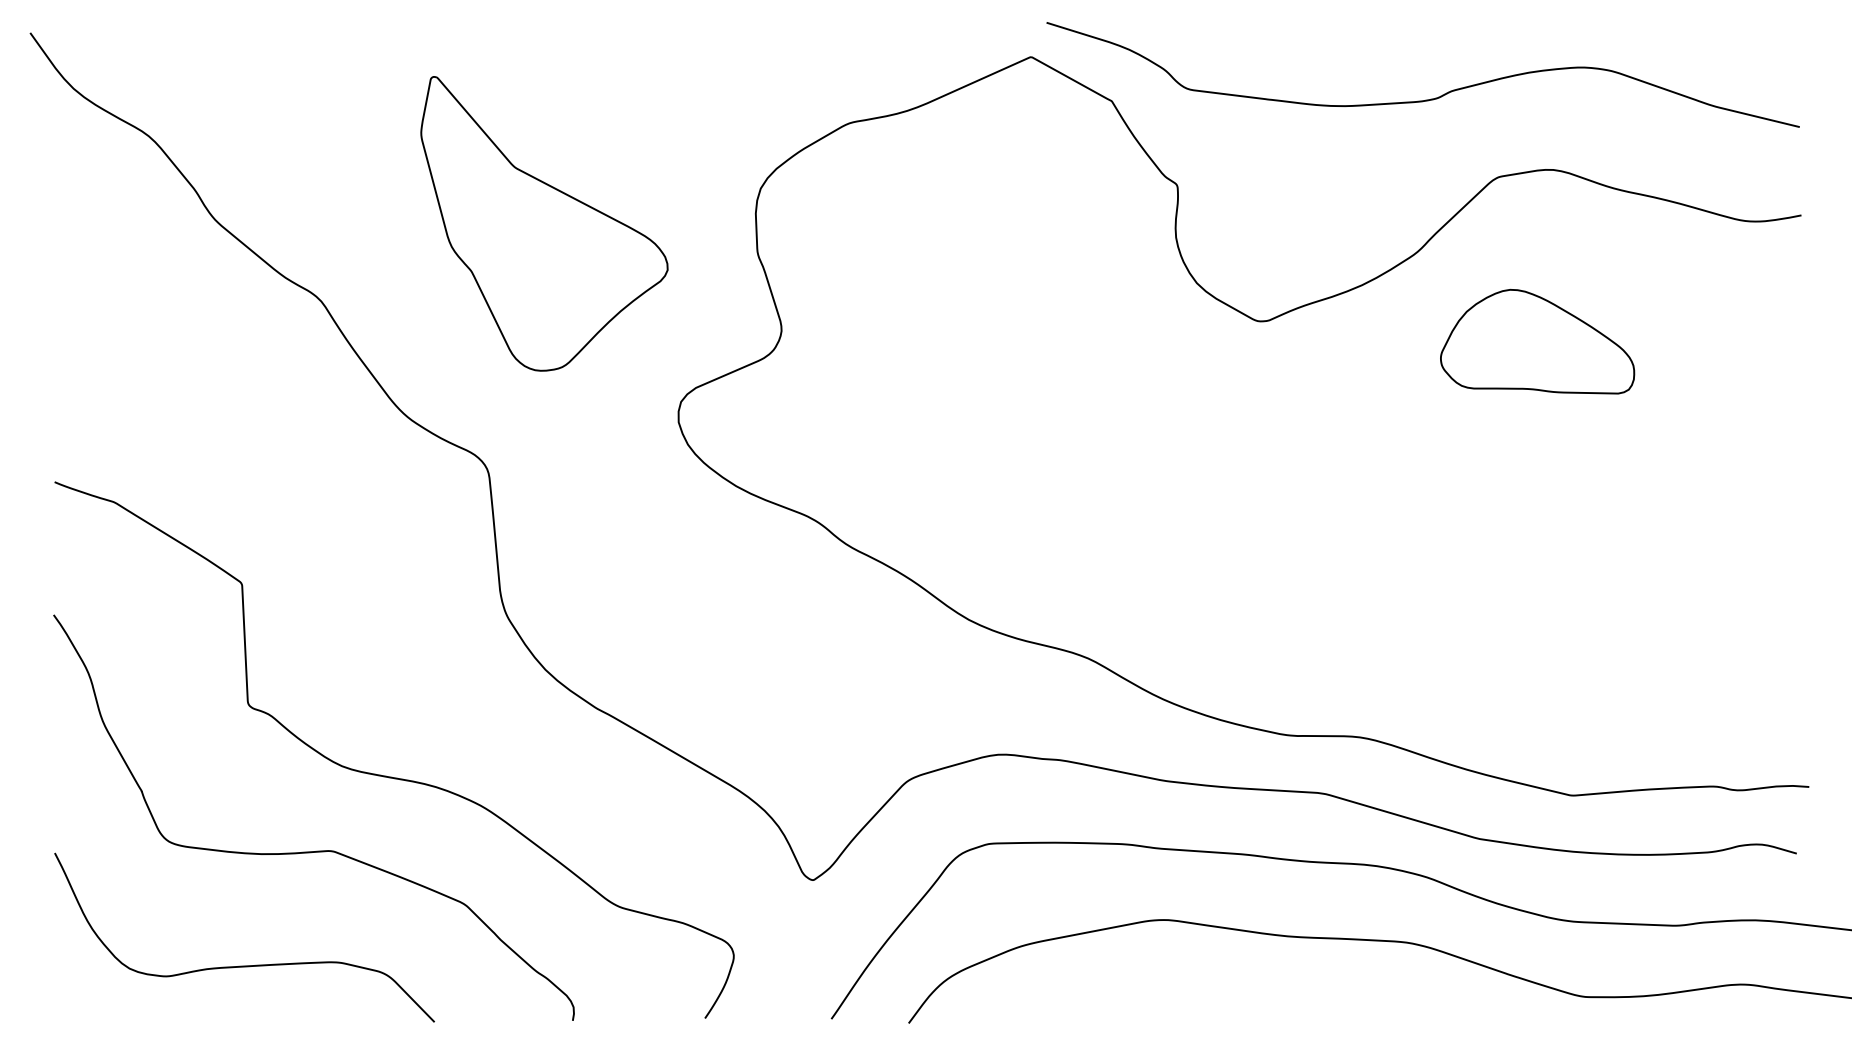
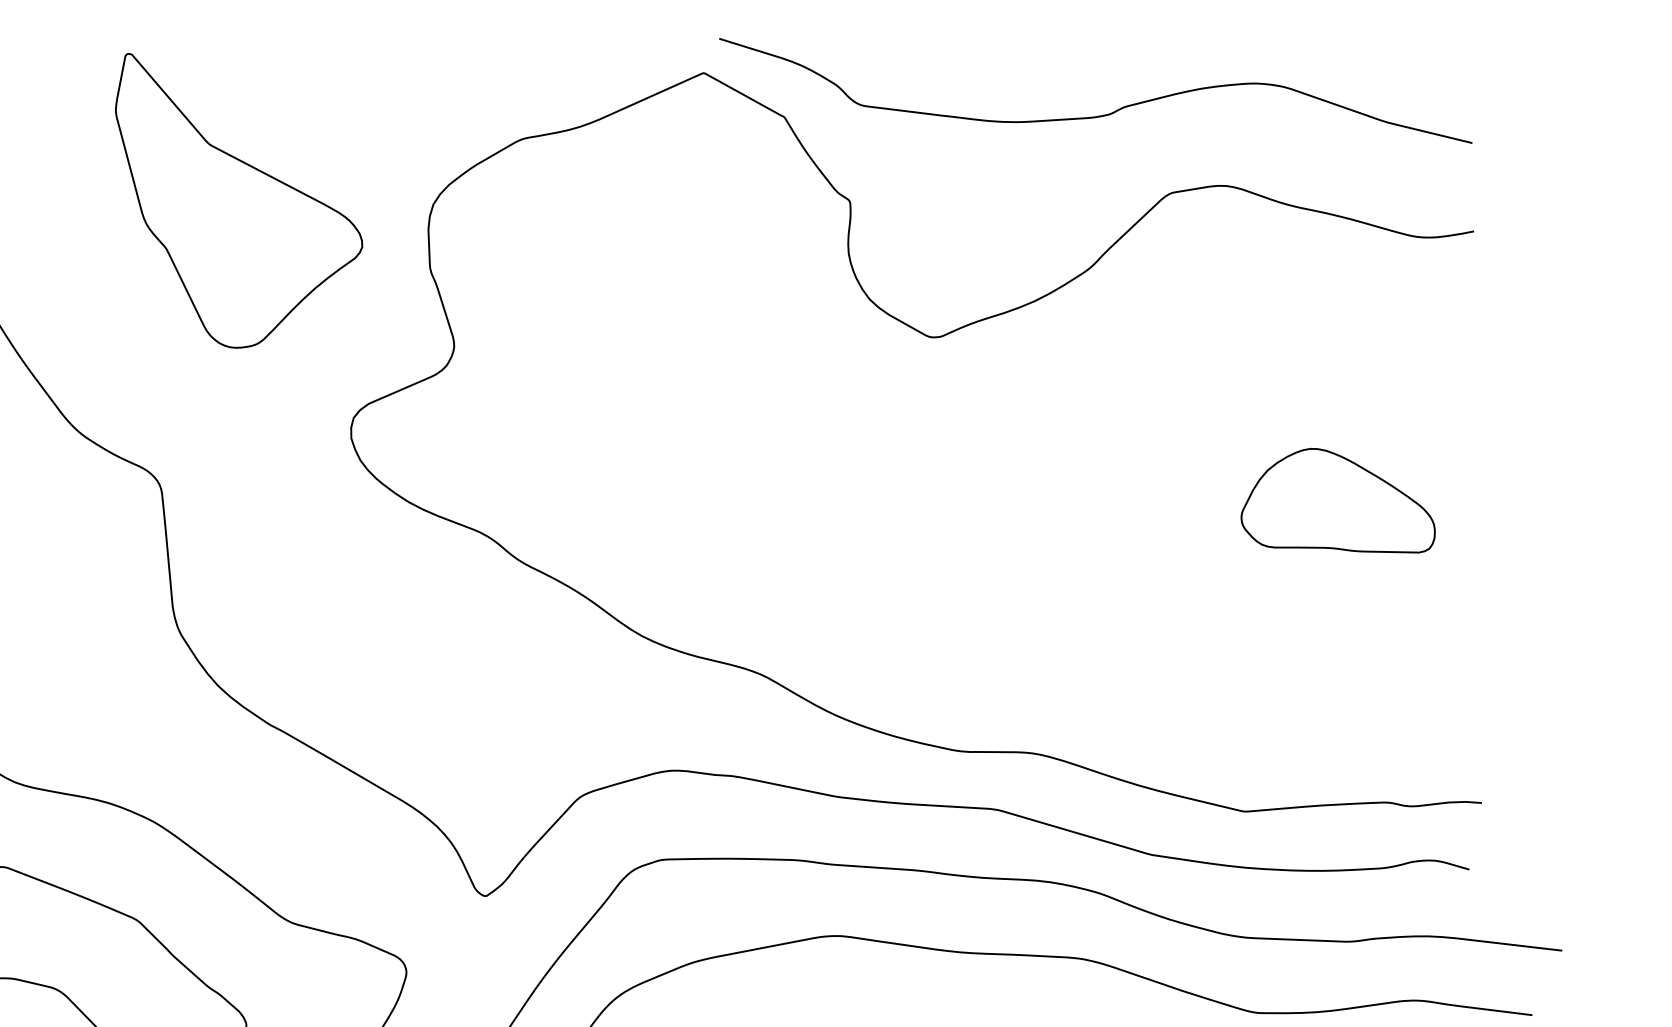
part: (544, 223) -> (239, 200), moved
part: (1537, 341) -> (1338, 500), moved

